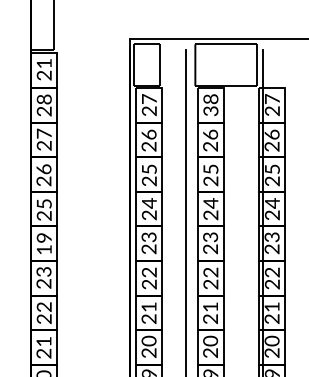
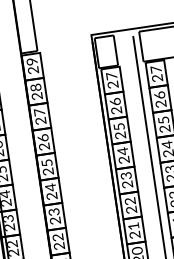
text: (43, 63) -> (31, 61), 21 -> 29
text: (210, 105) -> (156, 74), 38 -> 27
text: (43, 243) -> (50, 191), 19 -> 24

